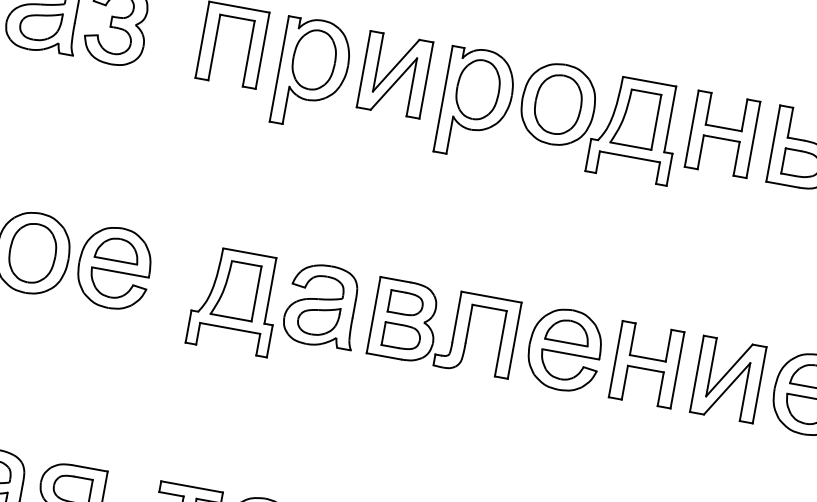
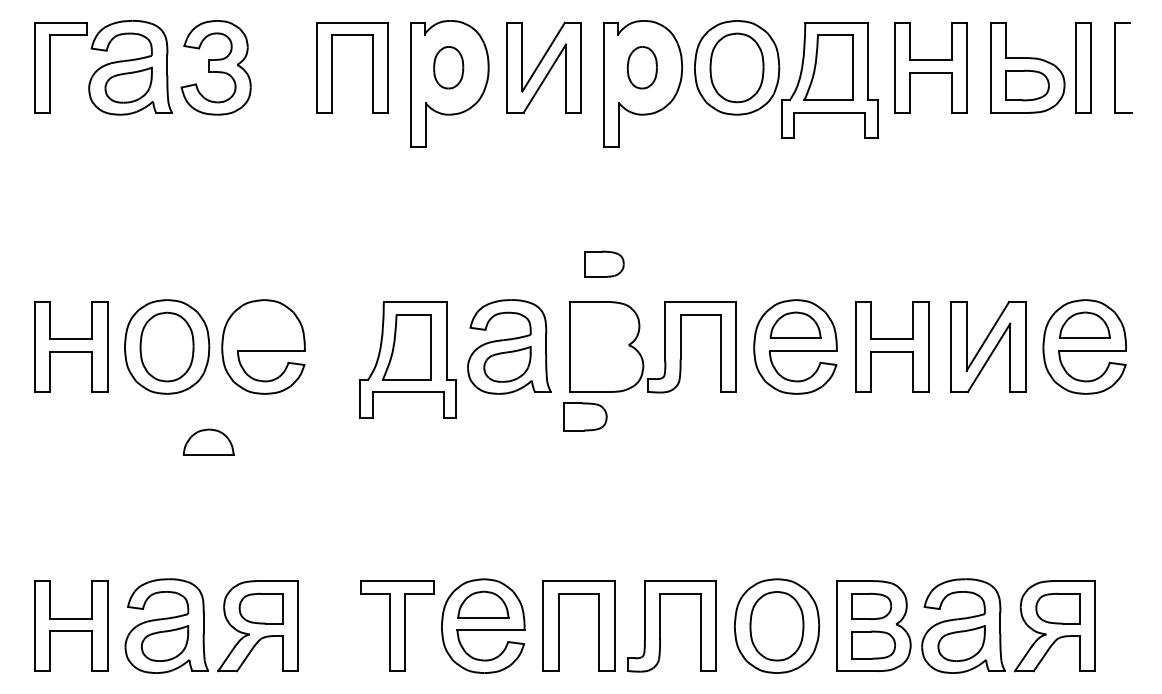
part: (314, 59) -> (448, 67), size x0.6
part: (478, 89) -> (642, 67), size x0.6
part: (117, 248) -> (208, 441), moved
part: (406, 303) -> (604, 263), moved
part: (401, 336) -> (585, 416), moved

